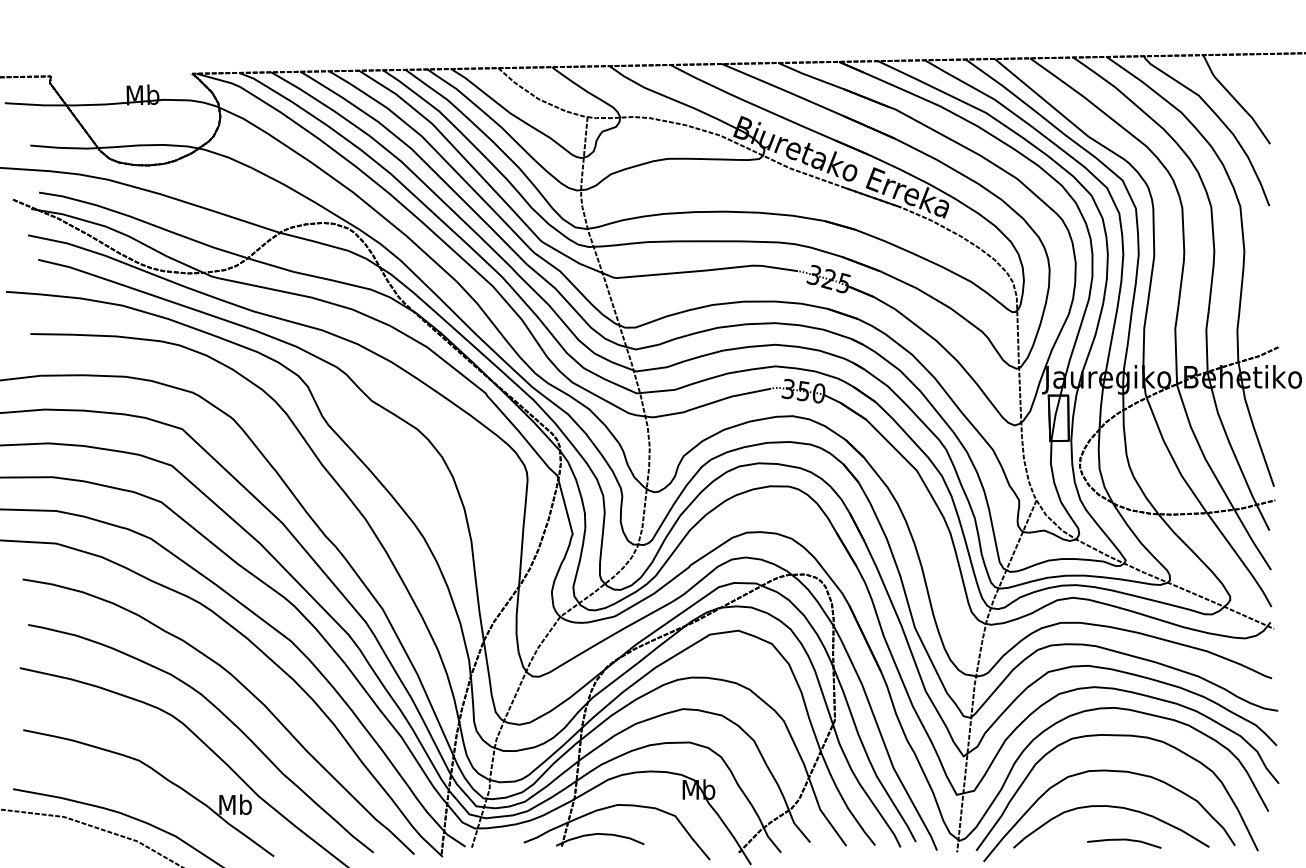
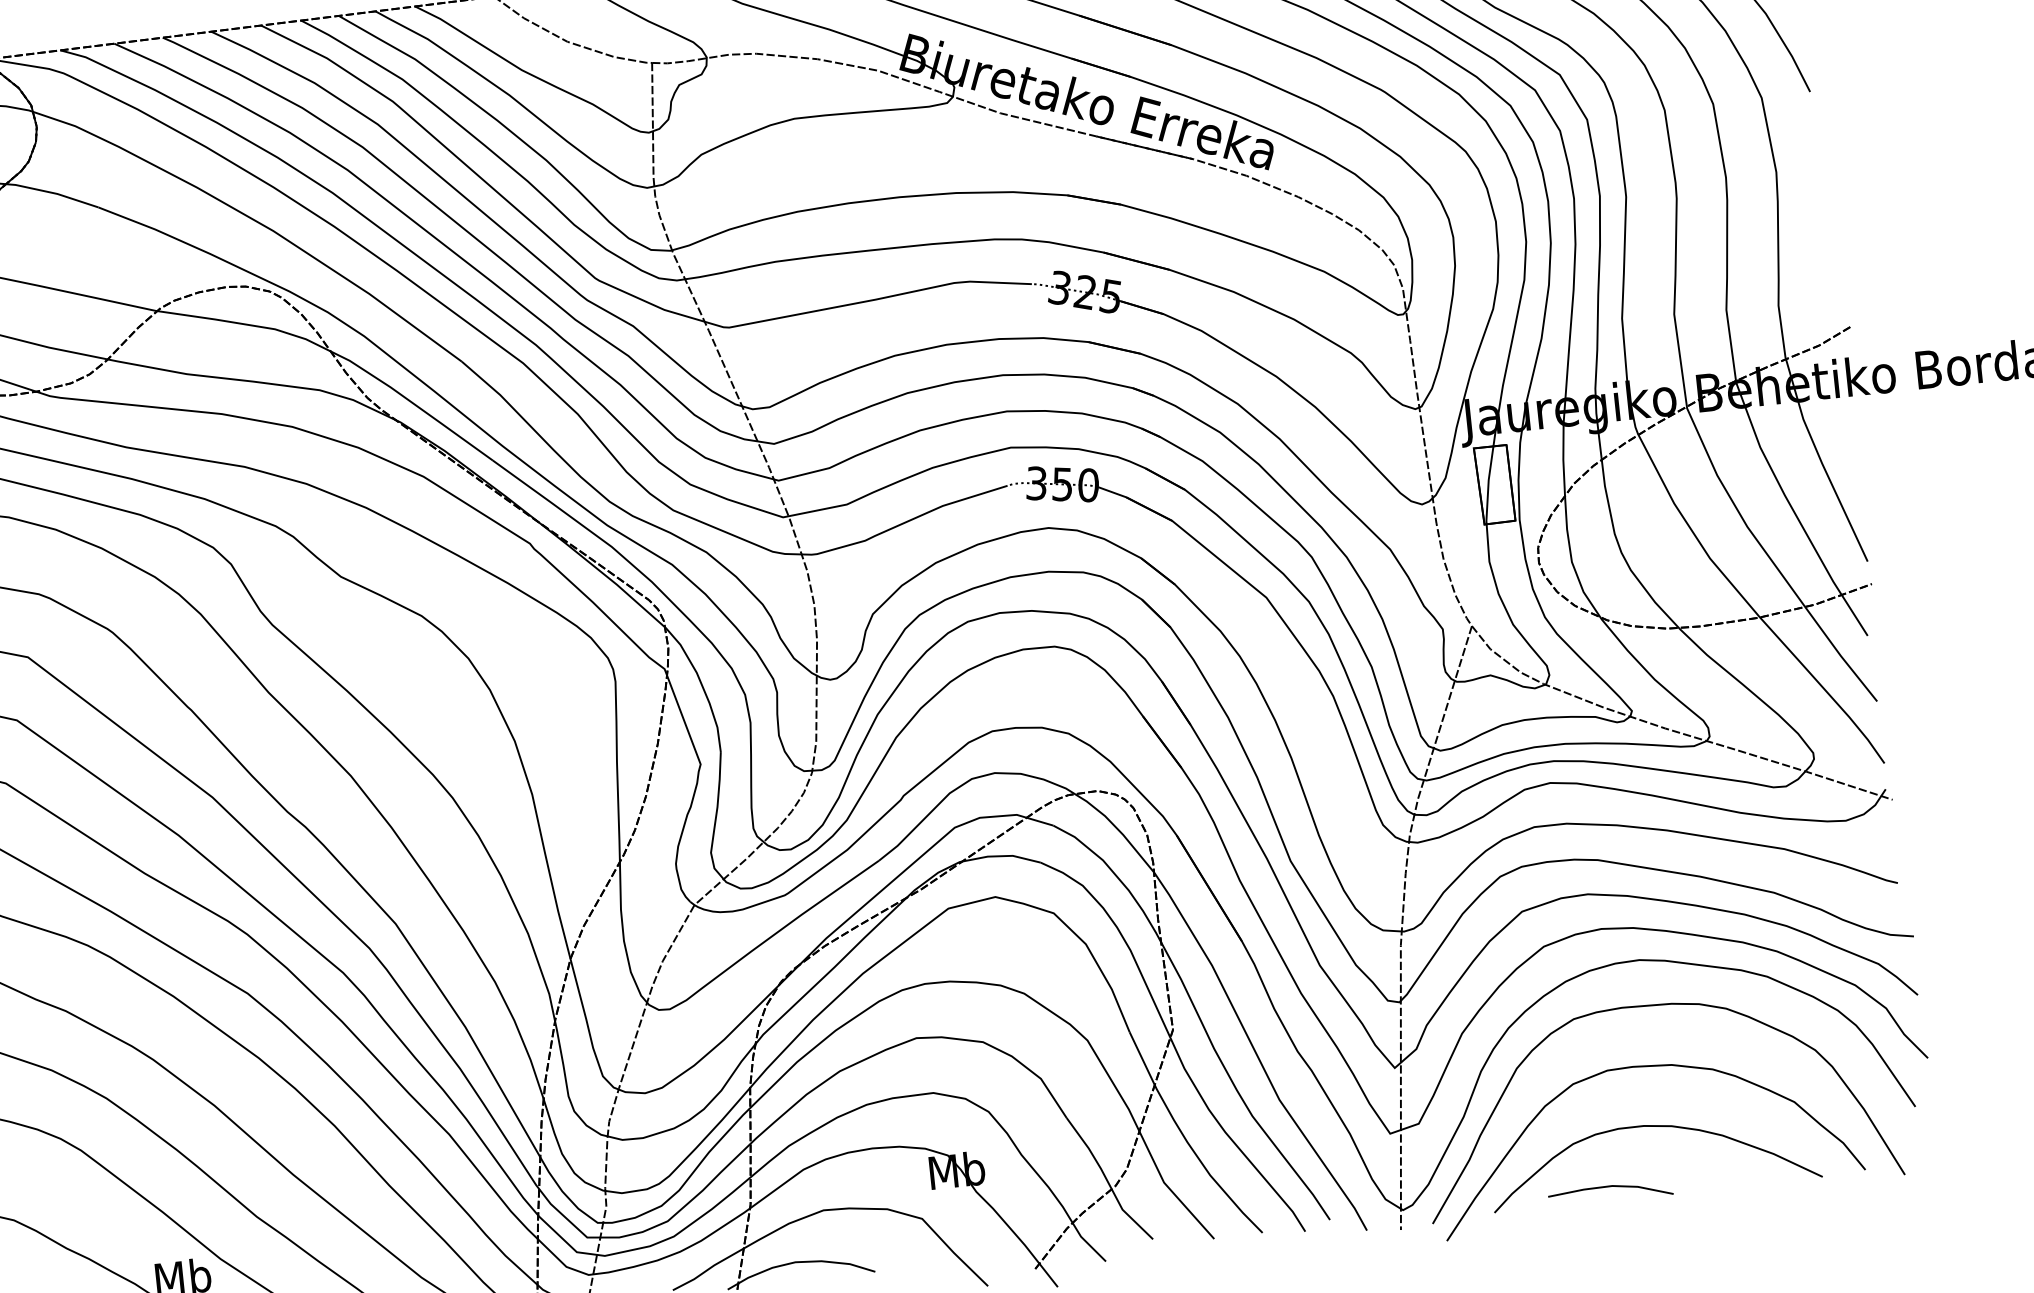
line: (1124, 840) -> (1610, 1187), moved

